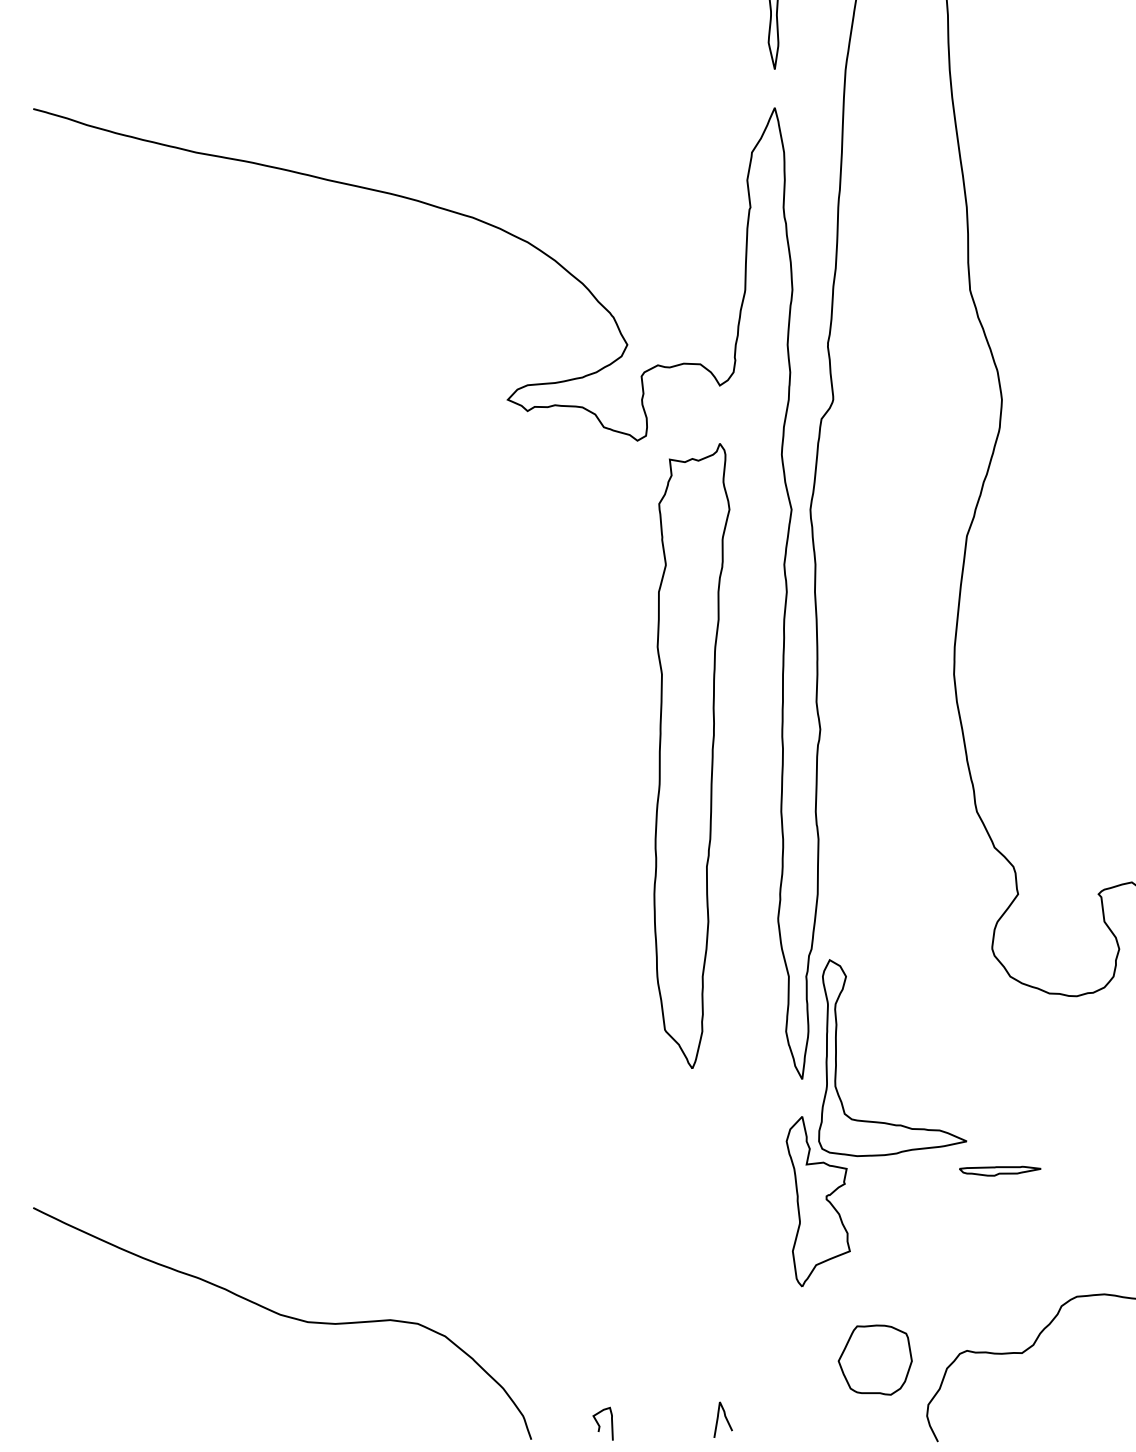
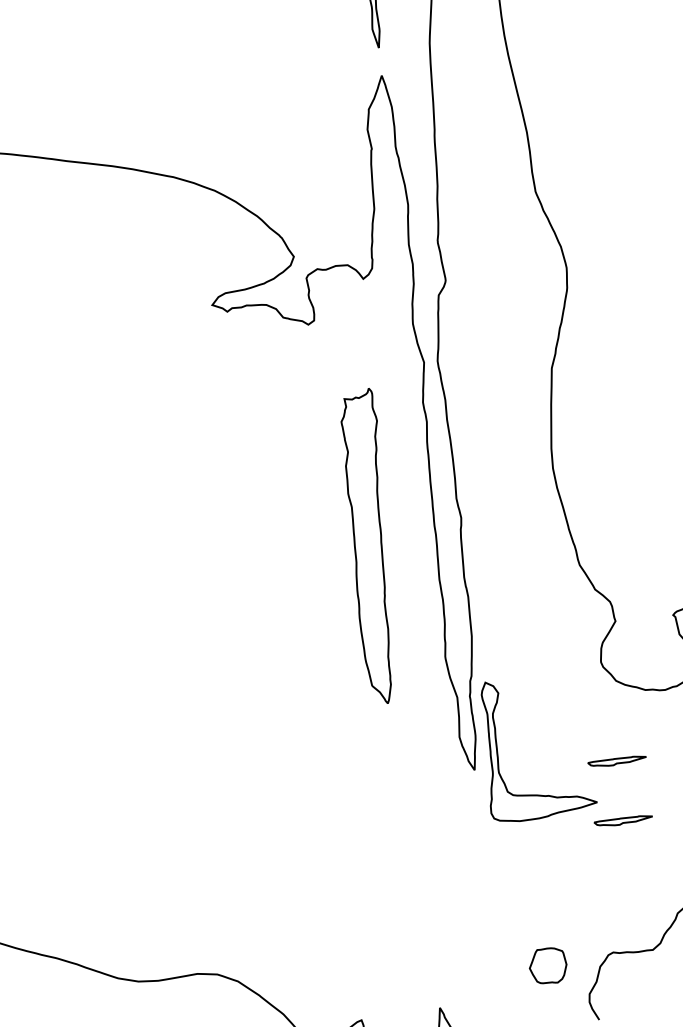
part: (691, 755) -> (370, 546), size x0.7
part: (1000, 1087) -> (617, 761), added
part: (817, 1201) -> (494, 856), removed
part: (874, 1359) -> (547, 965), size x0.7

